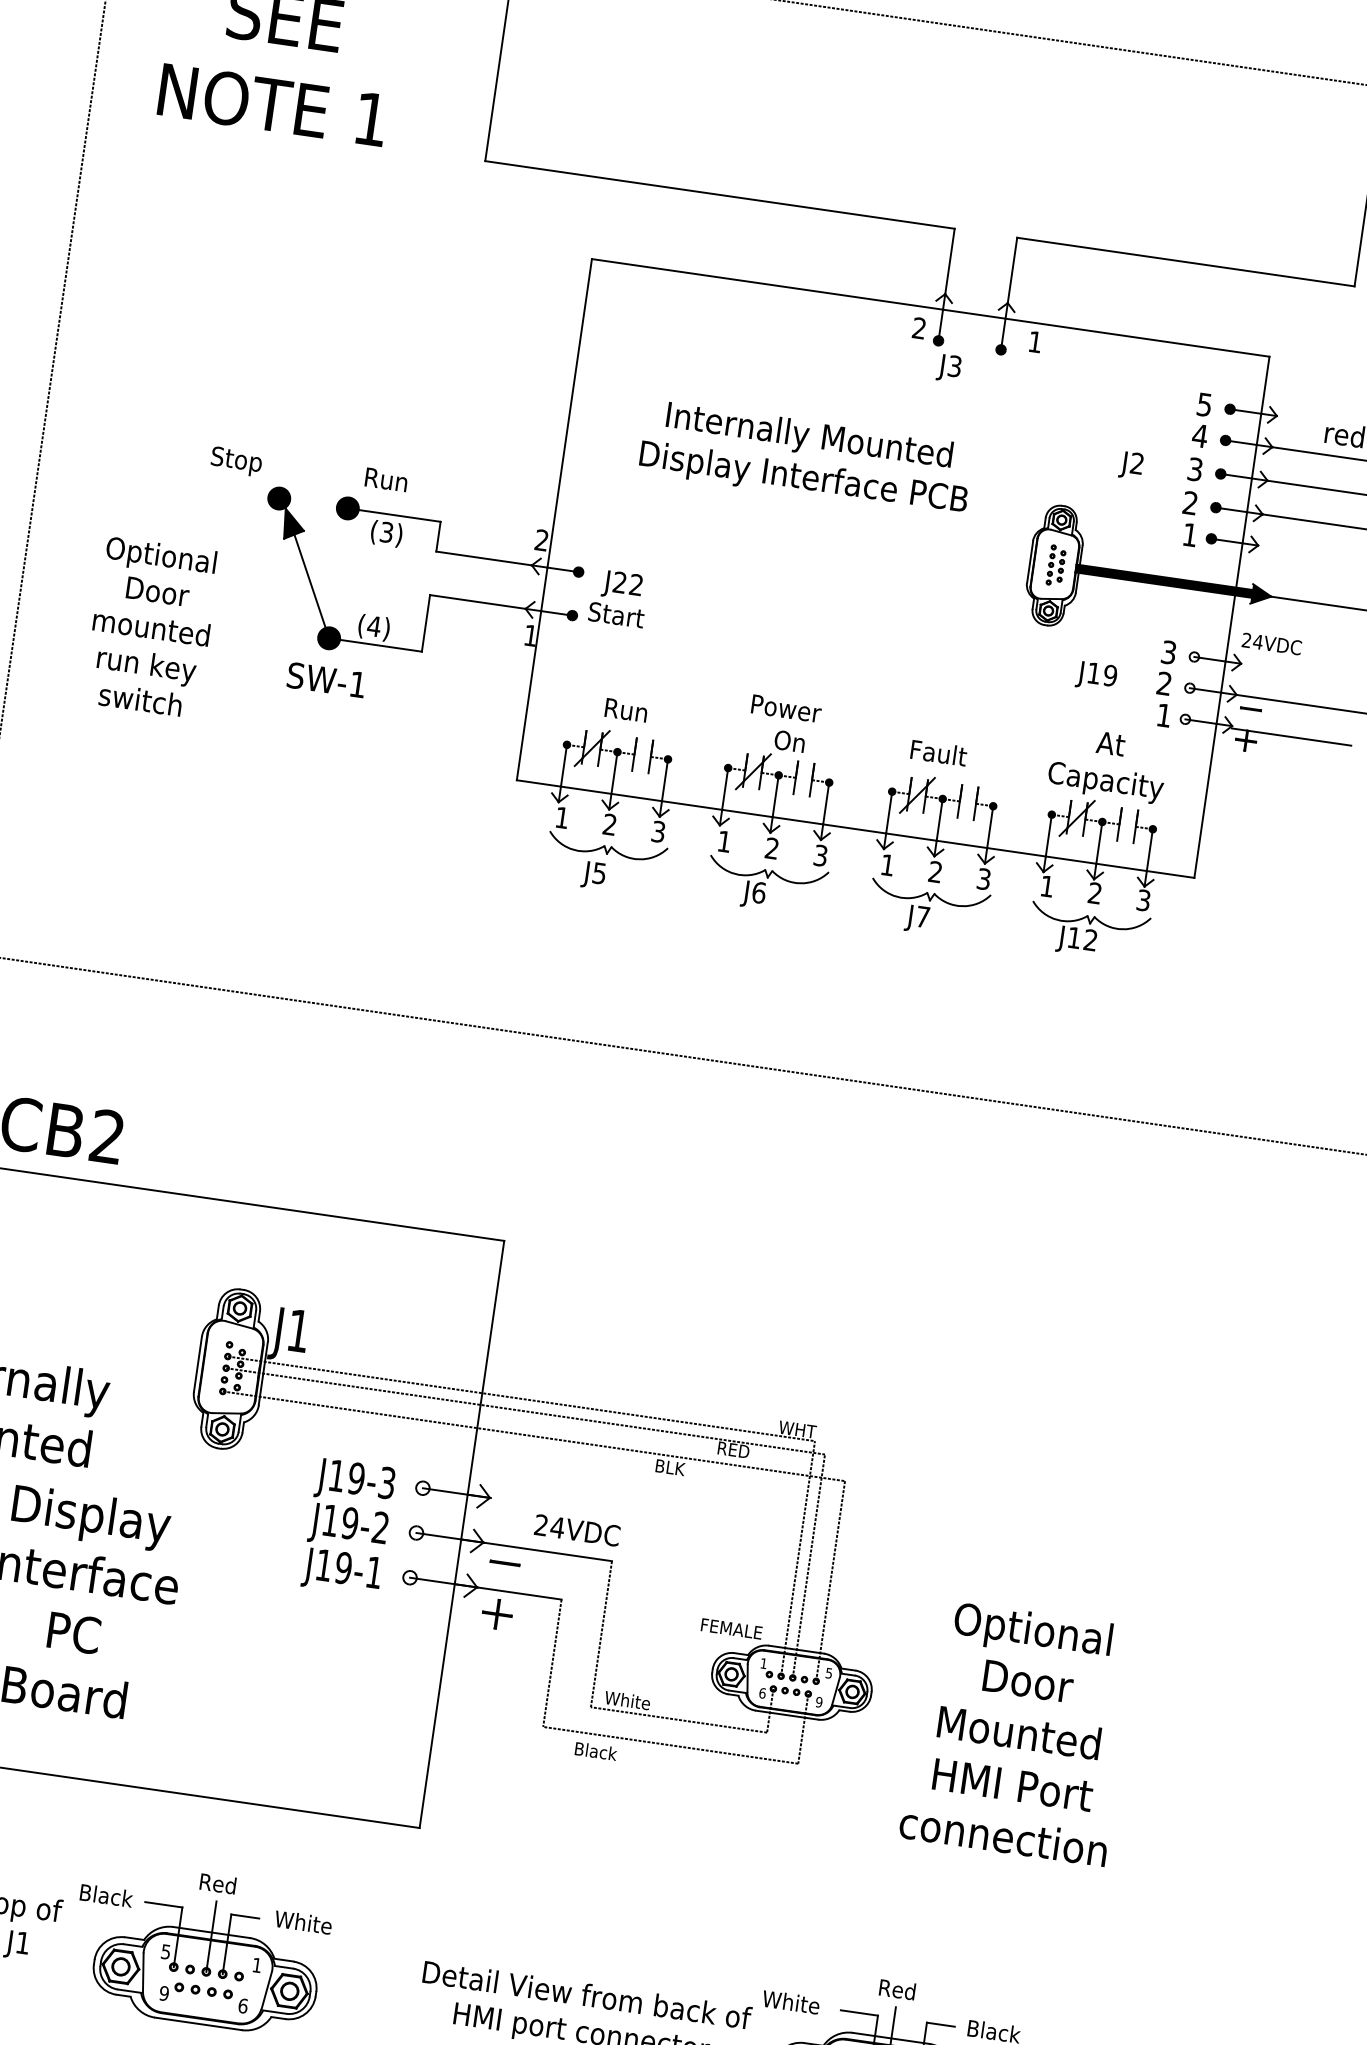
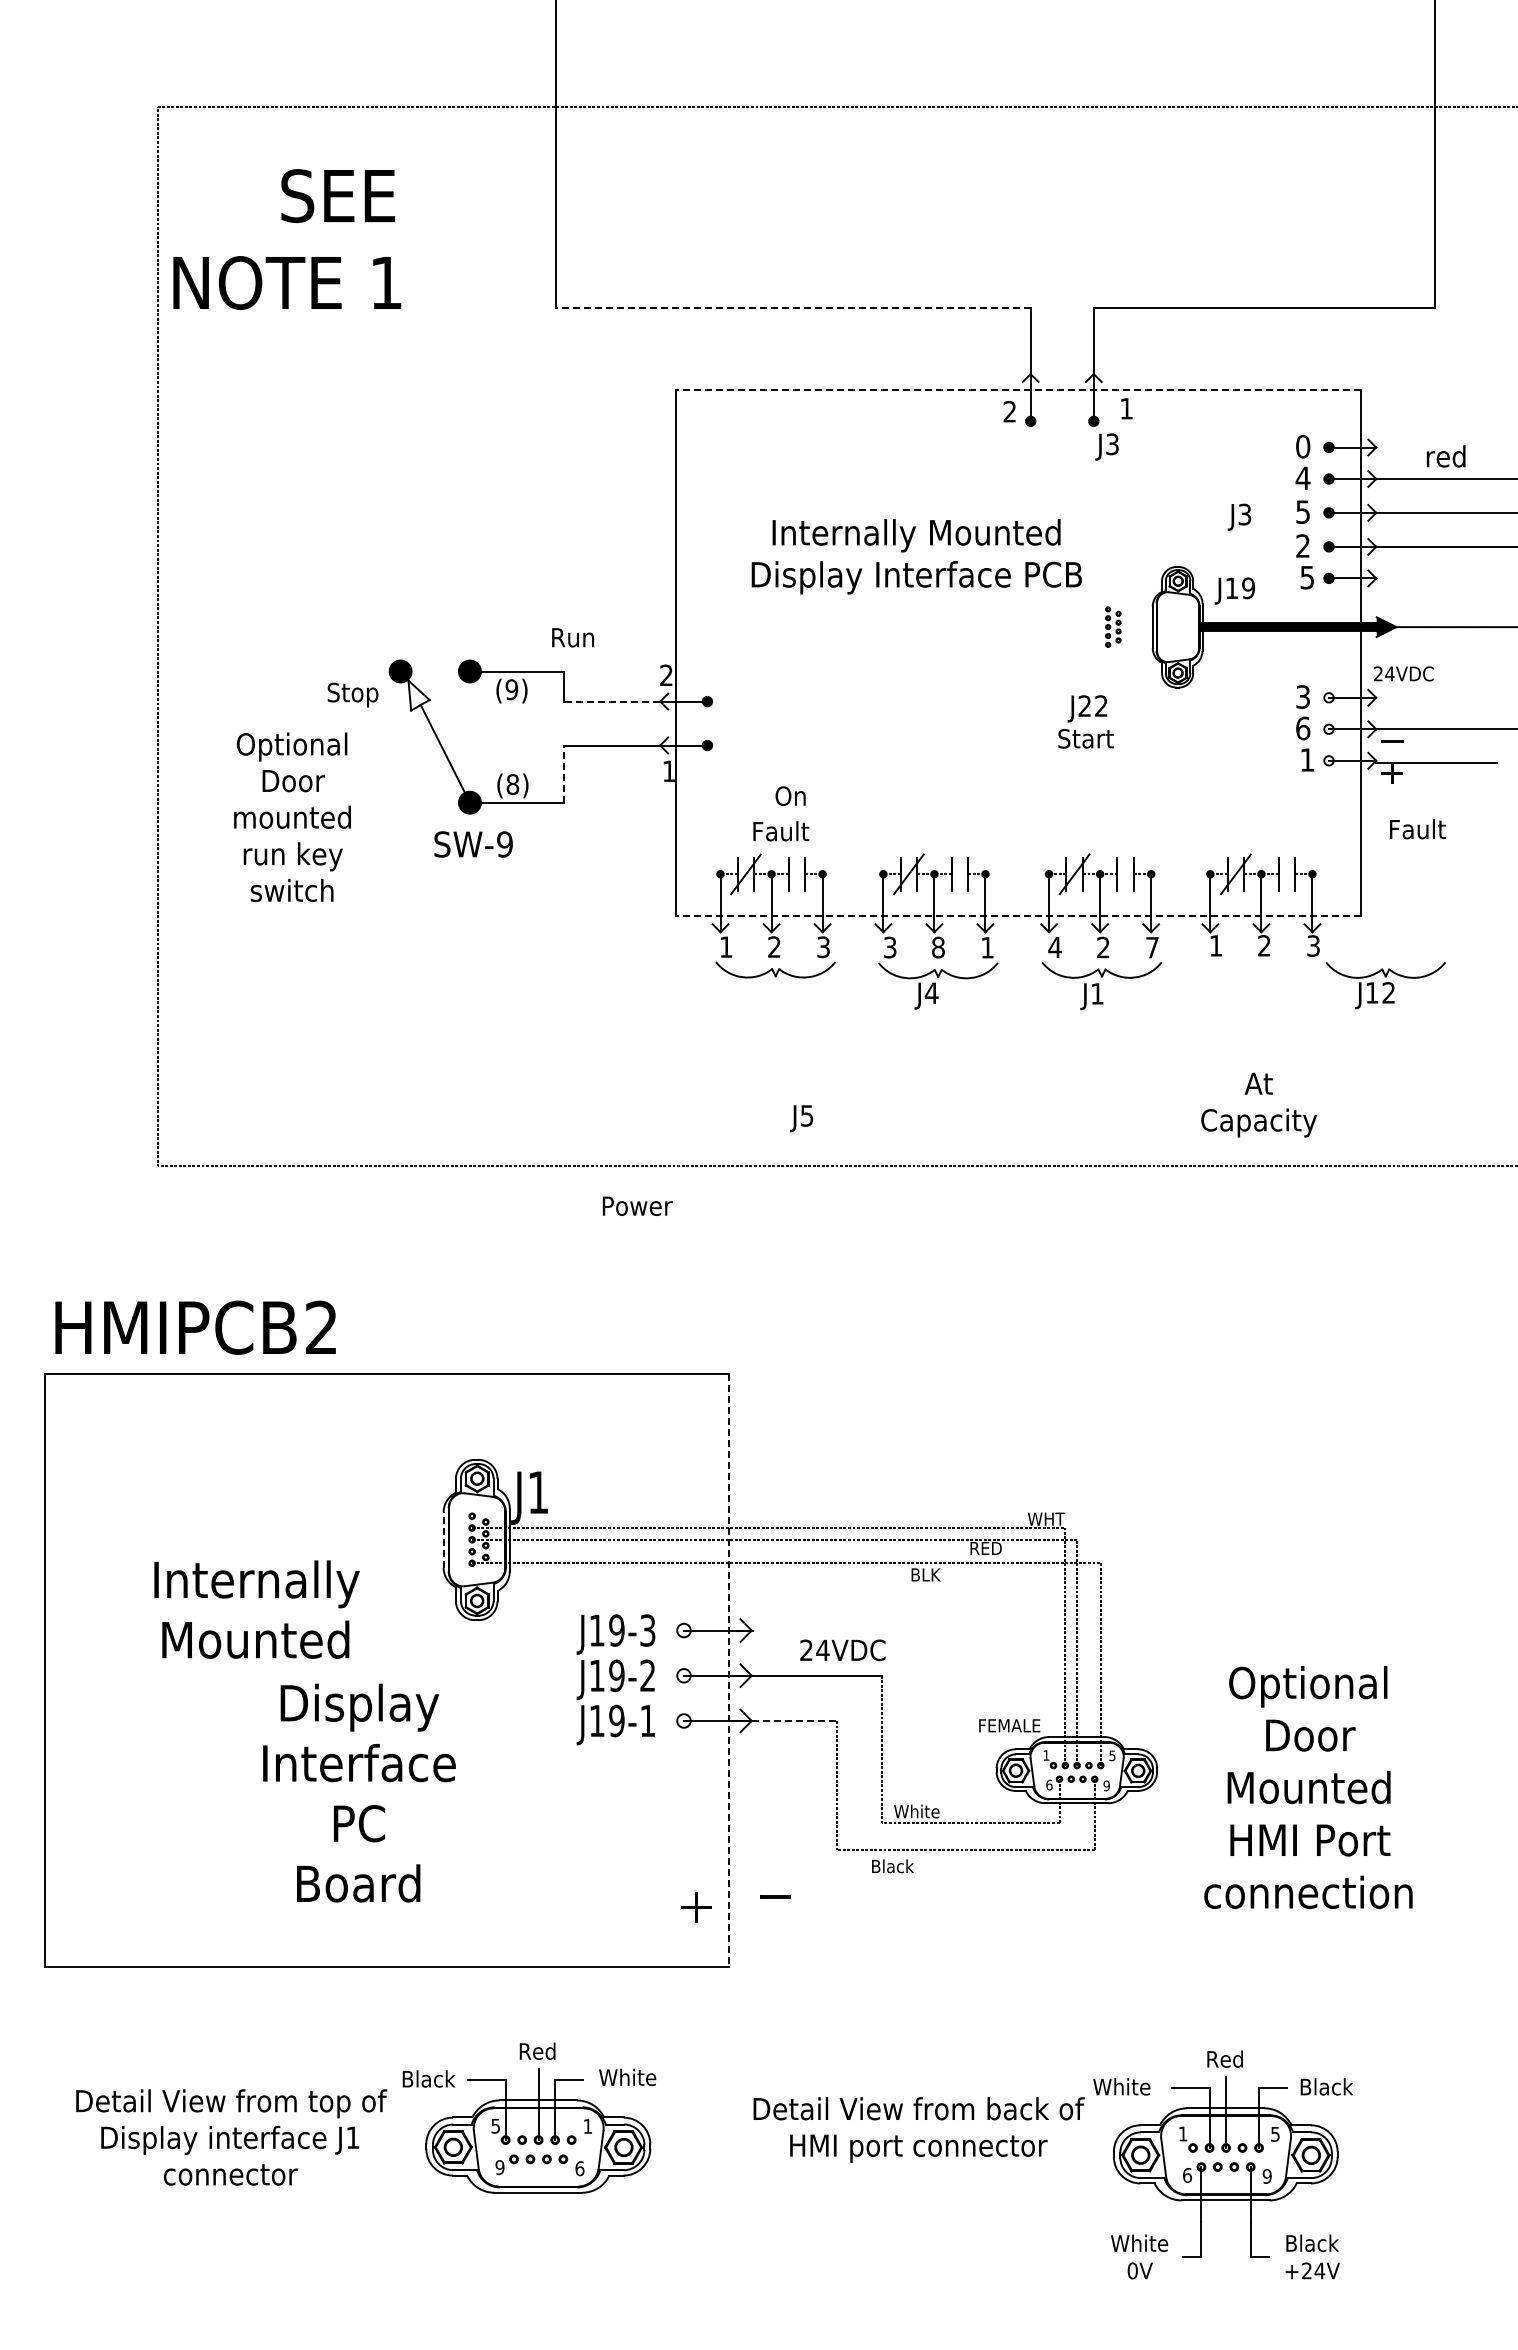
text: (273, 104) -> (287, 282), moved
line: (719, 195) -> (793, 308), solid -> dashed
line: (930, 307) -> (1017, 389), solid -> dashed
text: (948, 367) -> (1106, 446), moved
text: (1204, 404) -> (1303, 446), 5 -> 0
text: (236, 461) -> (352, 694), moved
text: (1136, 463) -> (1244, 514), J2 -> J3
text: (1195, 468) -> (1303, 511), 3 -> 5
text: (386, 479) -> (573, 637), moved
fill: (293, 524) -> (418, 695), removed
text: (386, 532) -> (511, 689), (3) -> (9)
text: (1189, 534) -> (1306, 577), 1 -> 5
line: (483, 558) -> (611, 701), solid -> dashed
part: (1056, 565) -> (1113, 626), moved
text: (618, 597) -> (1085, 721), moved
line: (425, 623) -> (563, 774), solid -> dashed
text: (373, 626) -> (512, 784), (4) -> (8)
text: (1096, 675) -> (1234, 590), moved
text: (1164, 683) -> (1303, 728), 2 -> 6
text: (357, 684) -> (504, 844), SW-1 -> SW-9
text: (786, 708) -> (637, 1205), moved
text: (634, 711) -> (782, 831), Run -> Fault
text: (789, 740) -> (790, 795), moved
text: (938, 753) -> (1417, 829), moved
text: (1107, 764) -> (1258, 1104), moved
line: (854, 829) -> (1017, 916), solid -> dashed
text: (724, 841) -> (890, 947), 1 -> 3
text: (772, 848) -> (938, 947), 2 -> 8
text: (820, 855) -> (987, 947), 3 -> 1
text: (887, 865) -> (1054, 947), 1 -> 4
text: (593, 875) -> (801, 1118), moved
text: (984, 878) -> (1152, 947), 3 -> 7
text: (758, 892) -> (931, 993), J6 -> J4
text: (923, 916) -> (1097, 993), J7 -> J1
part: (1088, 932) -> (1385, 985), moved
line: (197, 1364) -> (443, 1540), solid -> dashed
line: (462, 1534) -> (729, 1670), solid -> dashed
line: (504, 1562) -> (775, 1896), moved
line: (519, 1593) -> (794, 1720), solid -> dashed
part: (497, 1614) -> (696, 1907), moved

